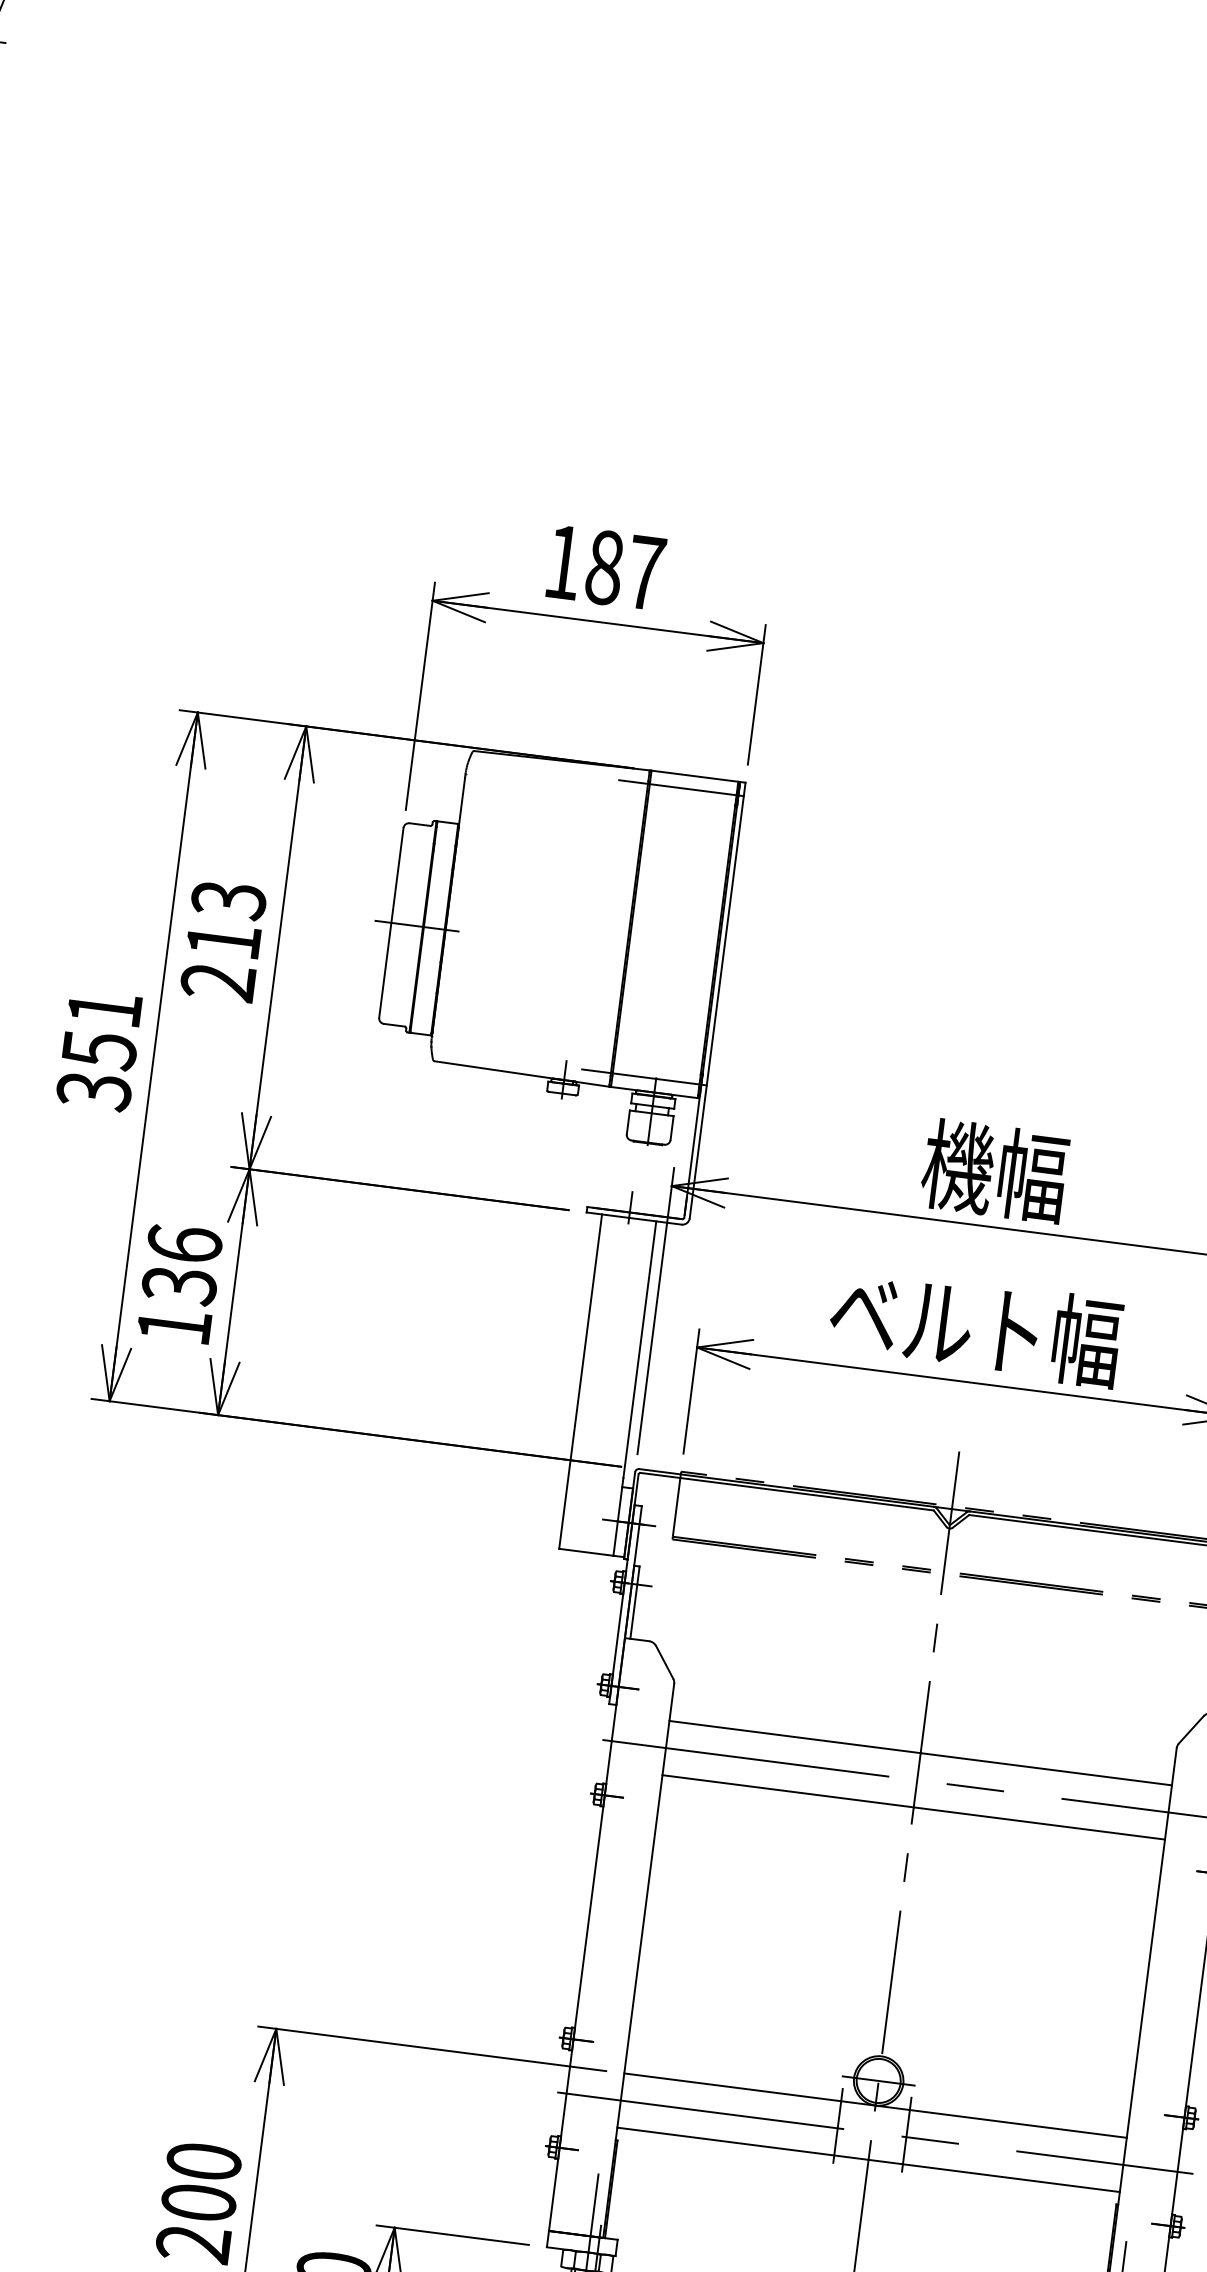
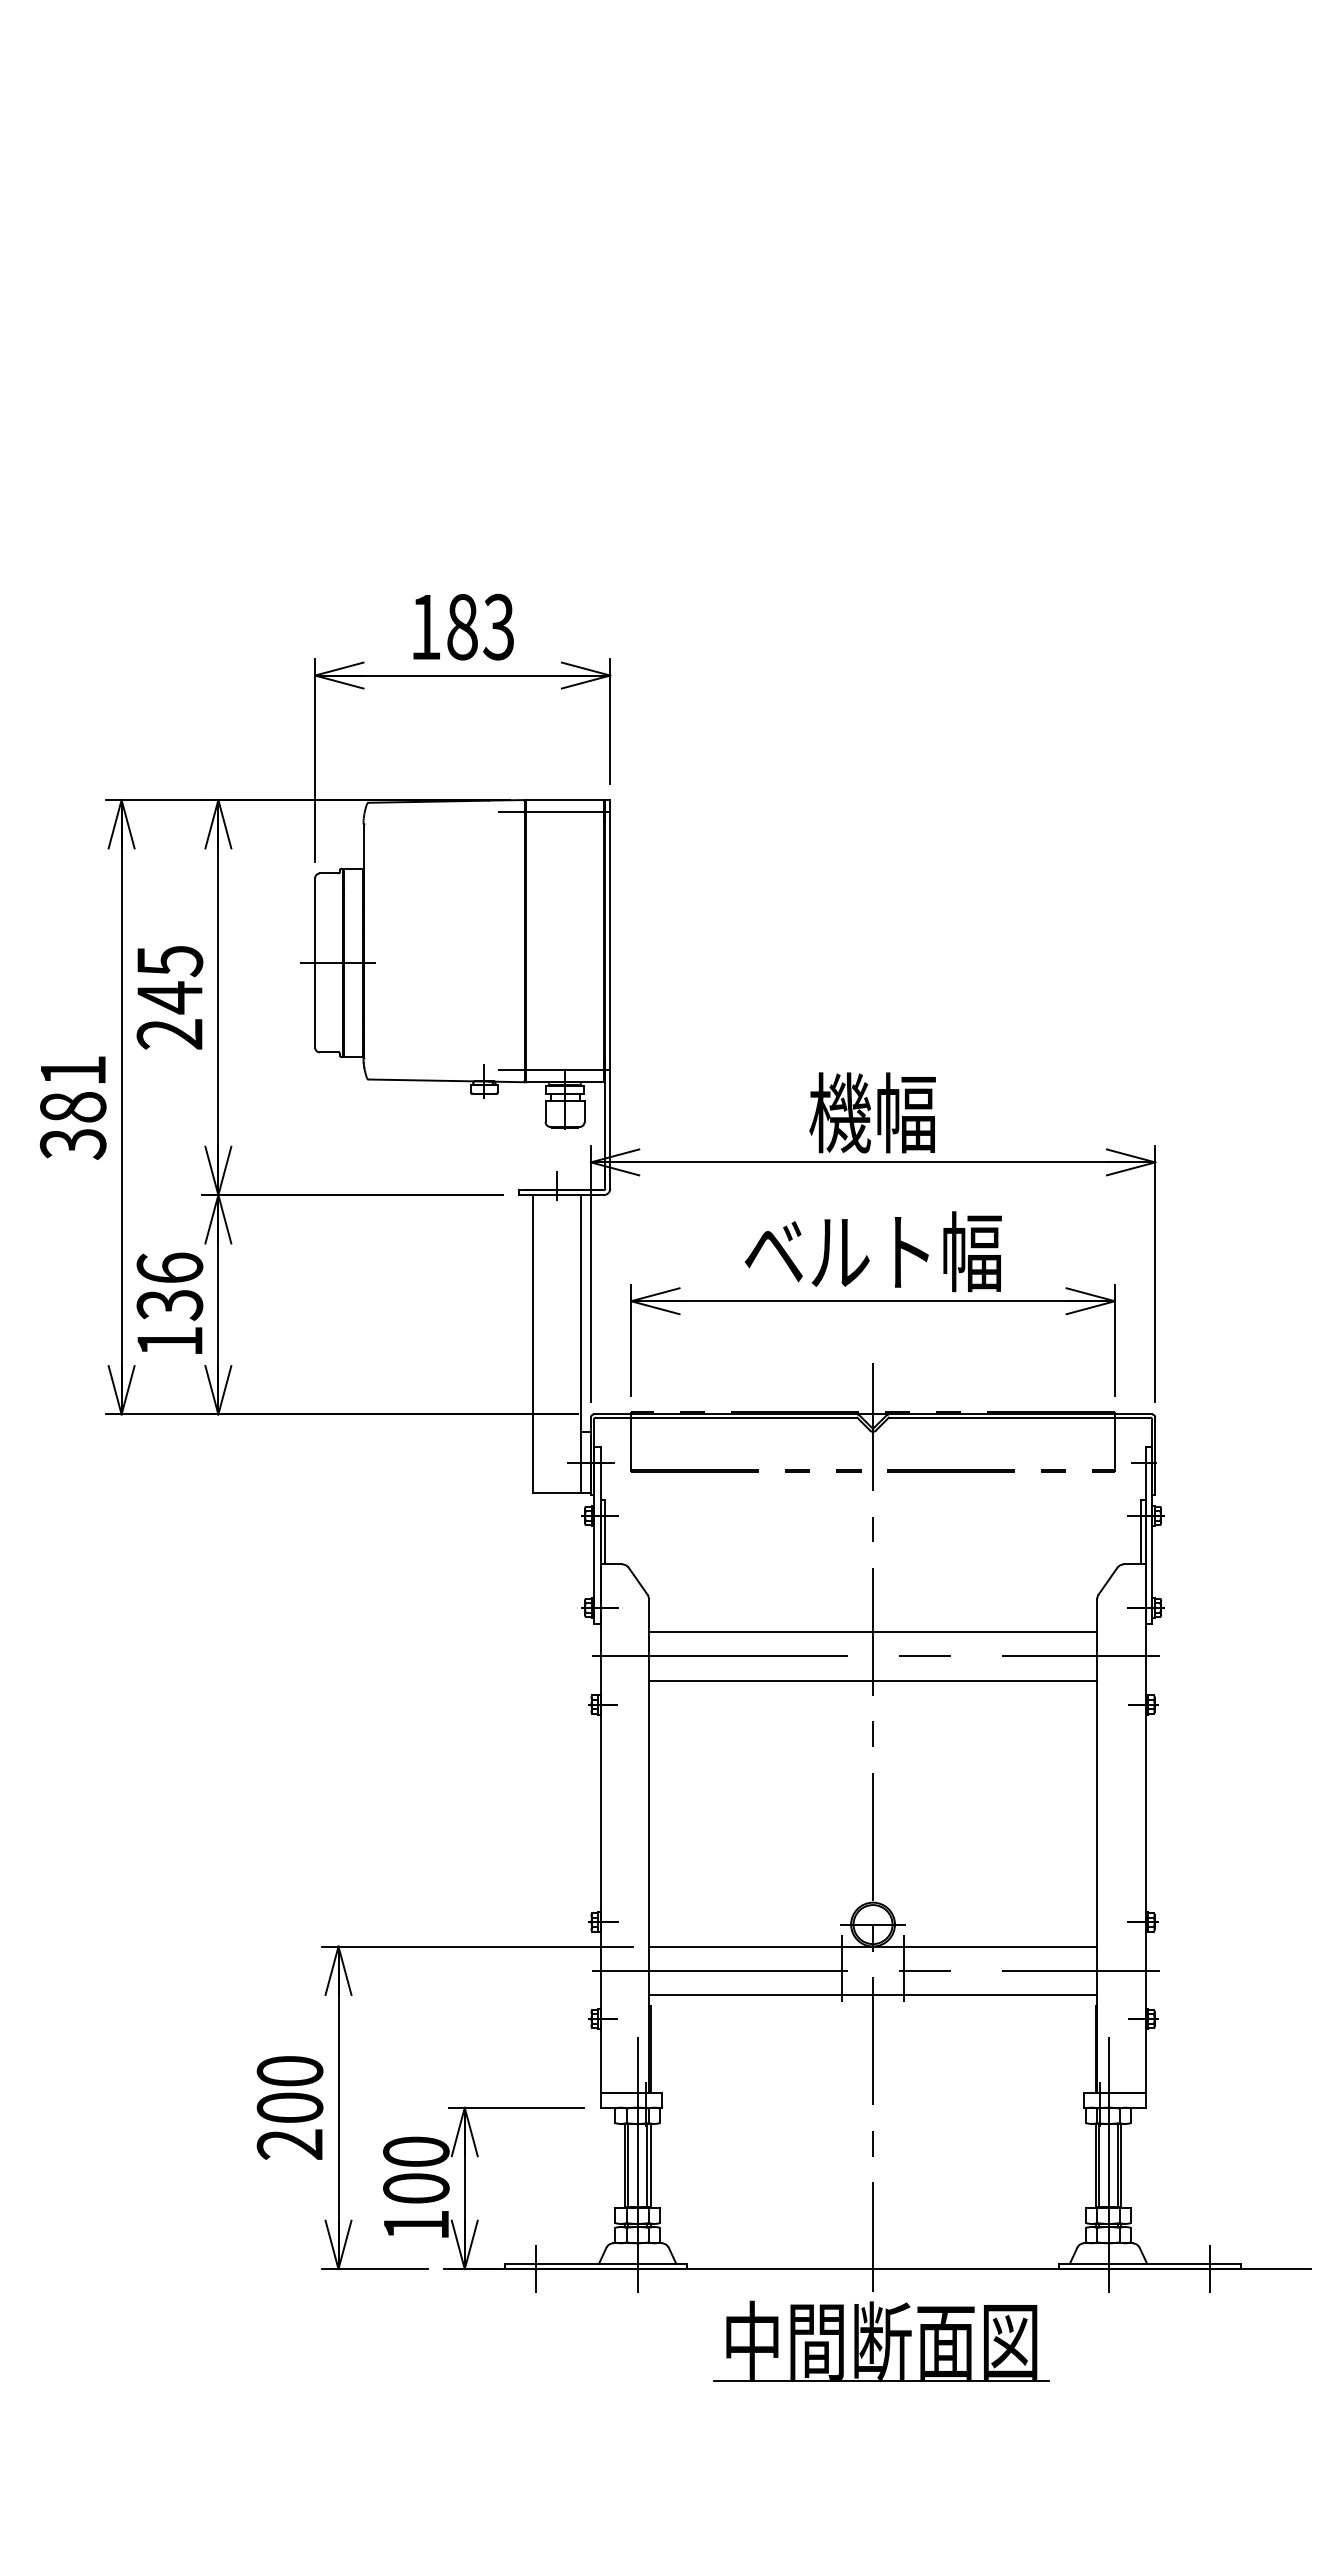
text: (645, 572) -> (498, 626), 187 -> 183
text: (225, 921) -> (169, 980), 213 -> 245
text: (99, 1050) -> (73, 1107), 351 -> 381

